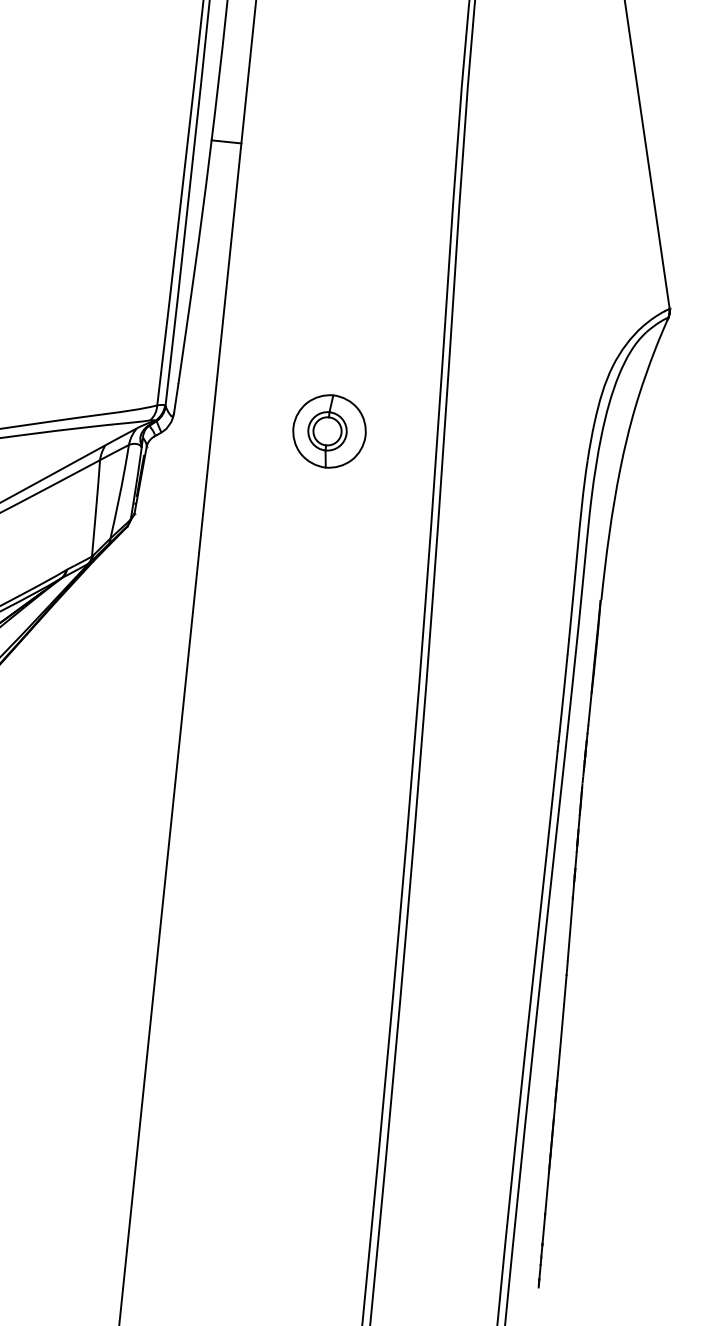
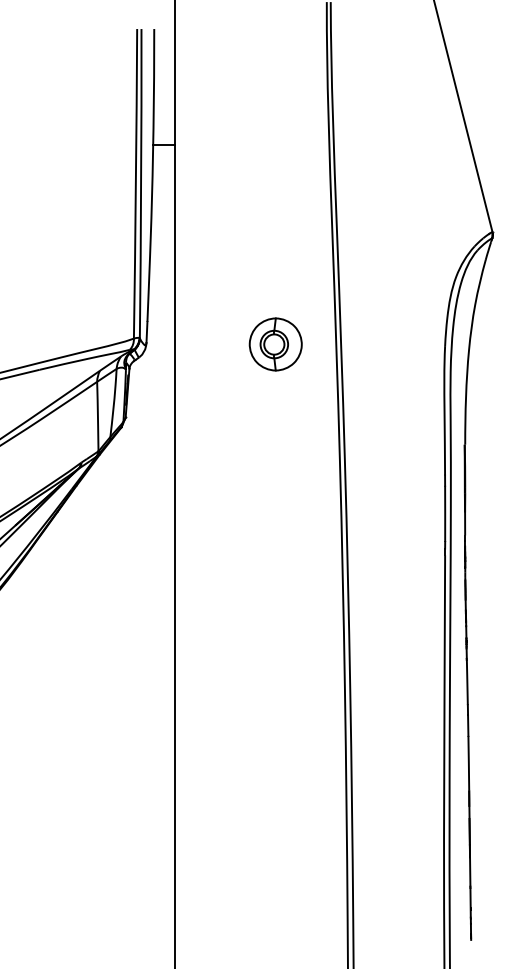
part: (329, 431) -> (275, 344), moved

